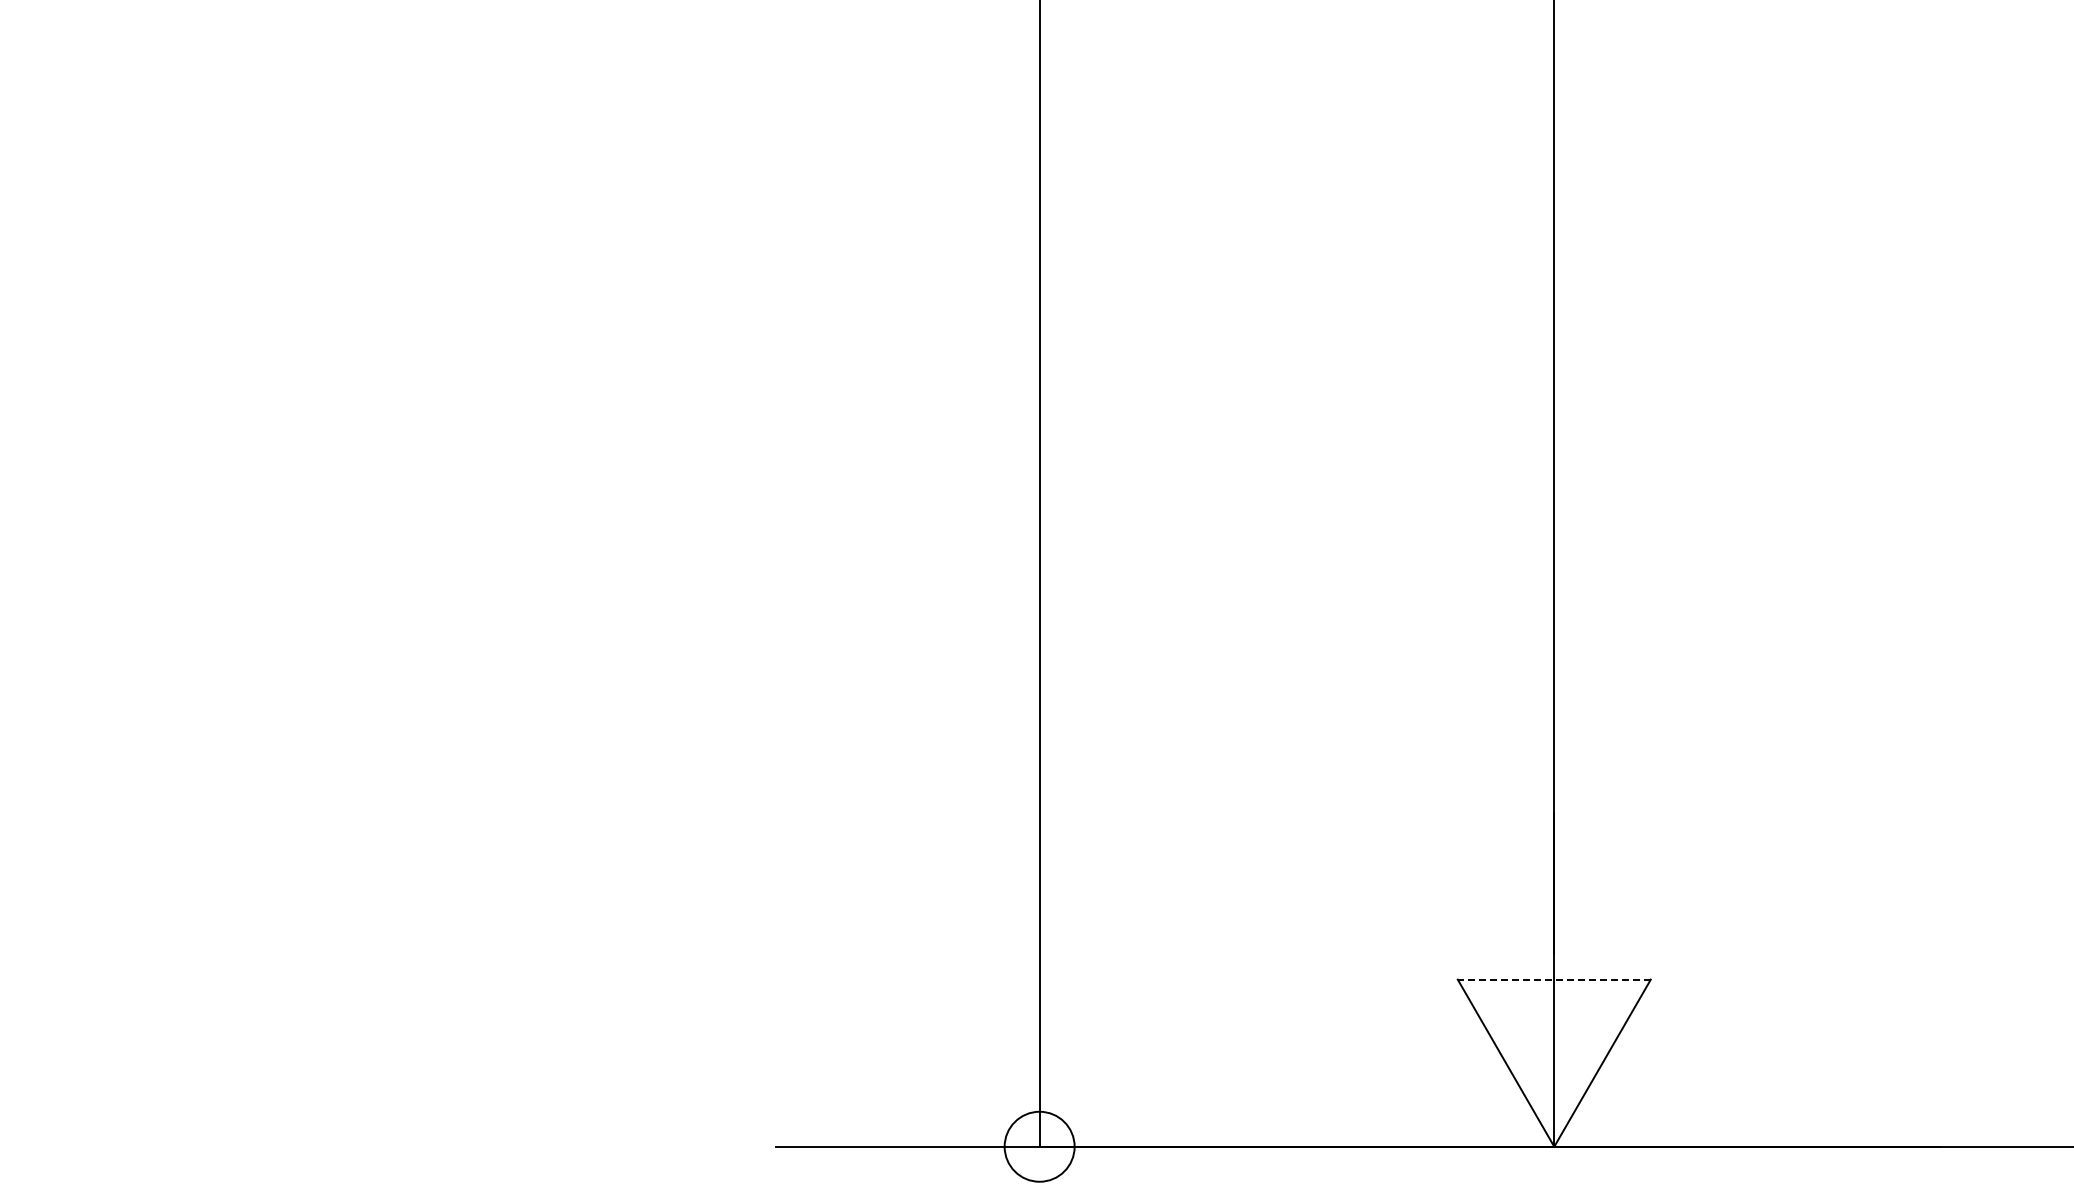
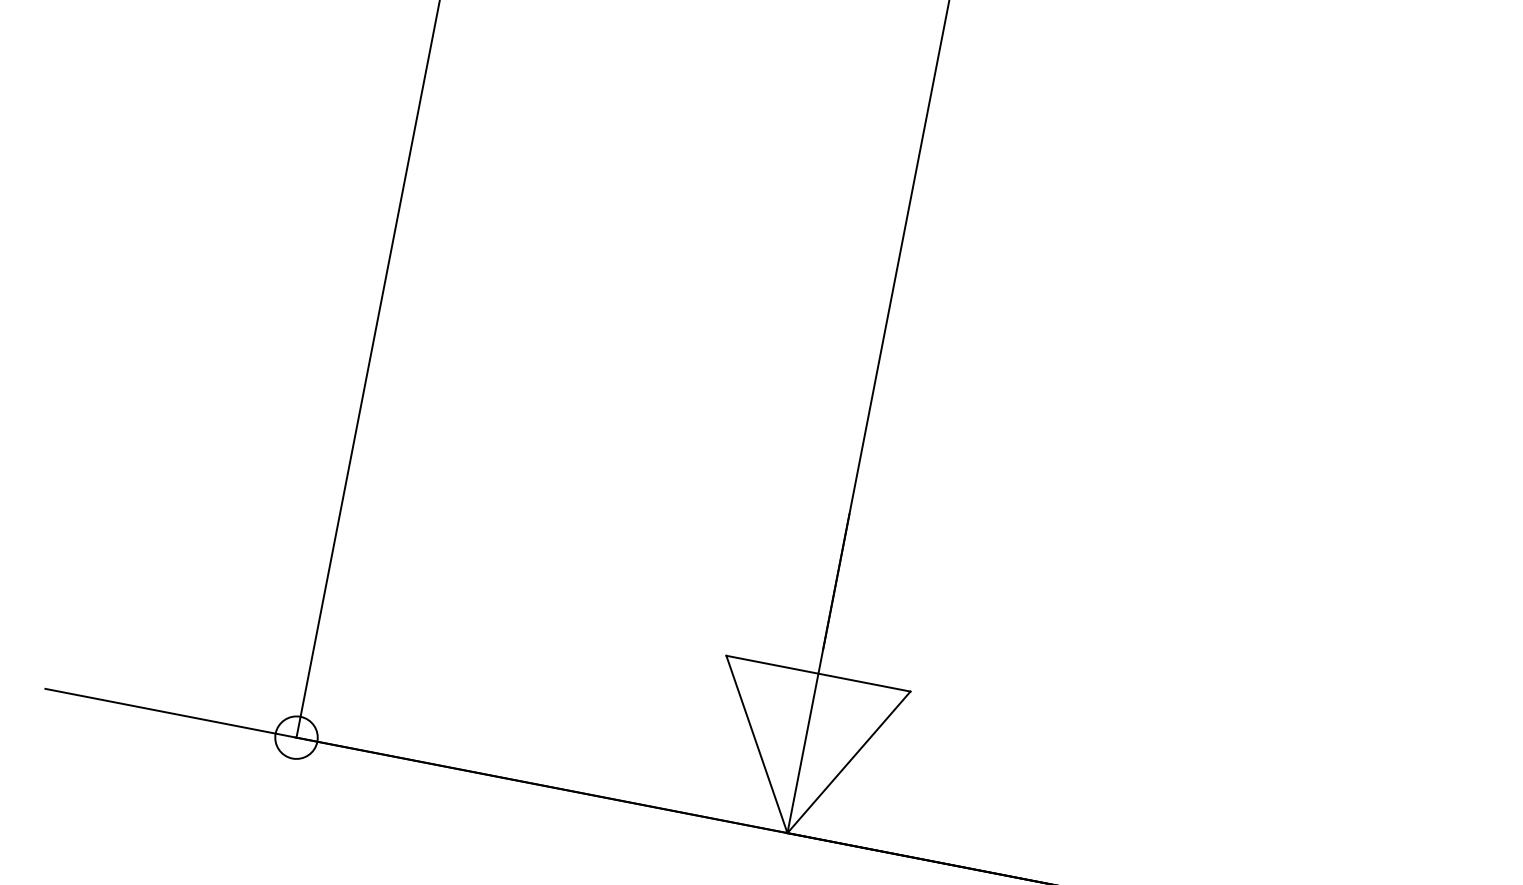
line: (1553, 979) -> (817, 673), dashed -> solid
circle: (1039, 1146) -> (296, 737), size x0.62

